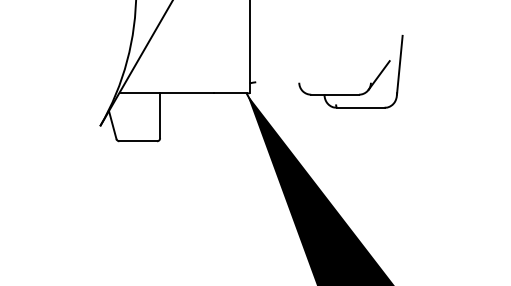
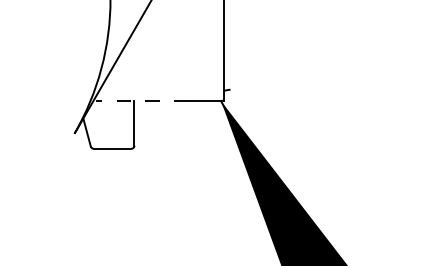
part: (370, 82) -> (344, 89), removed
line: (167, 93) -> (141, 100), solid -> dashed

